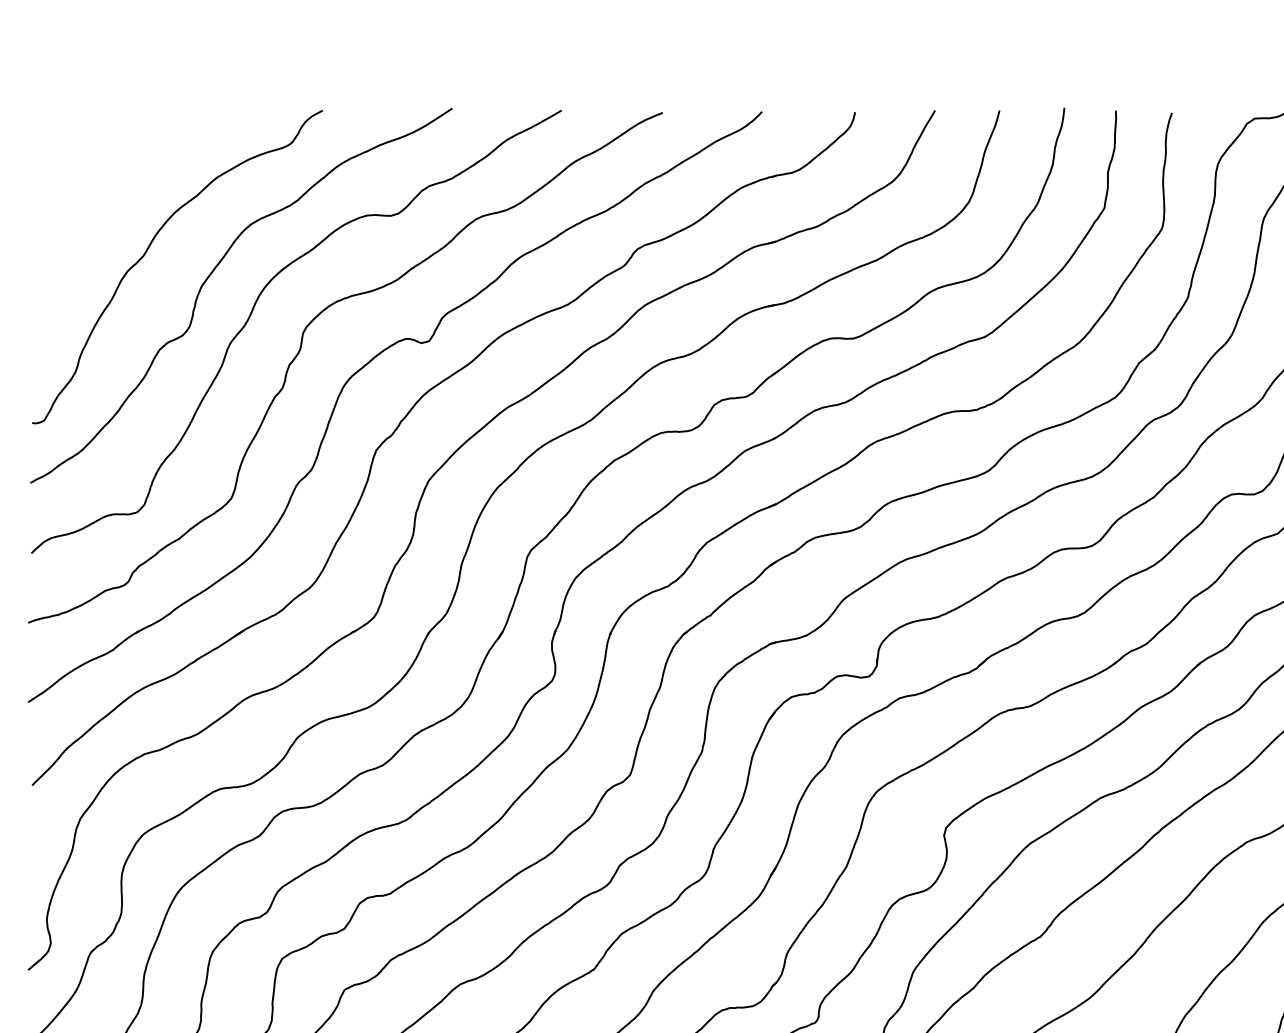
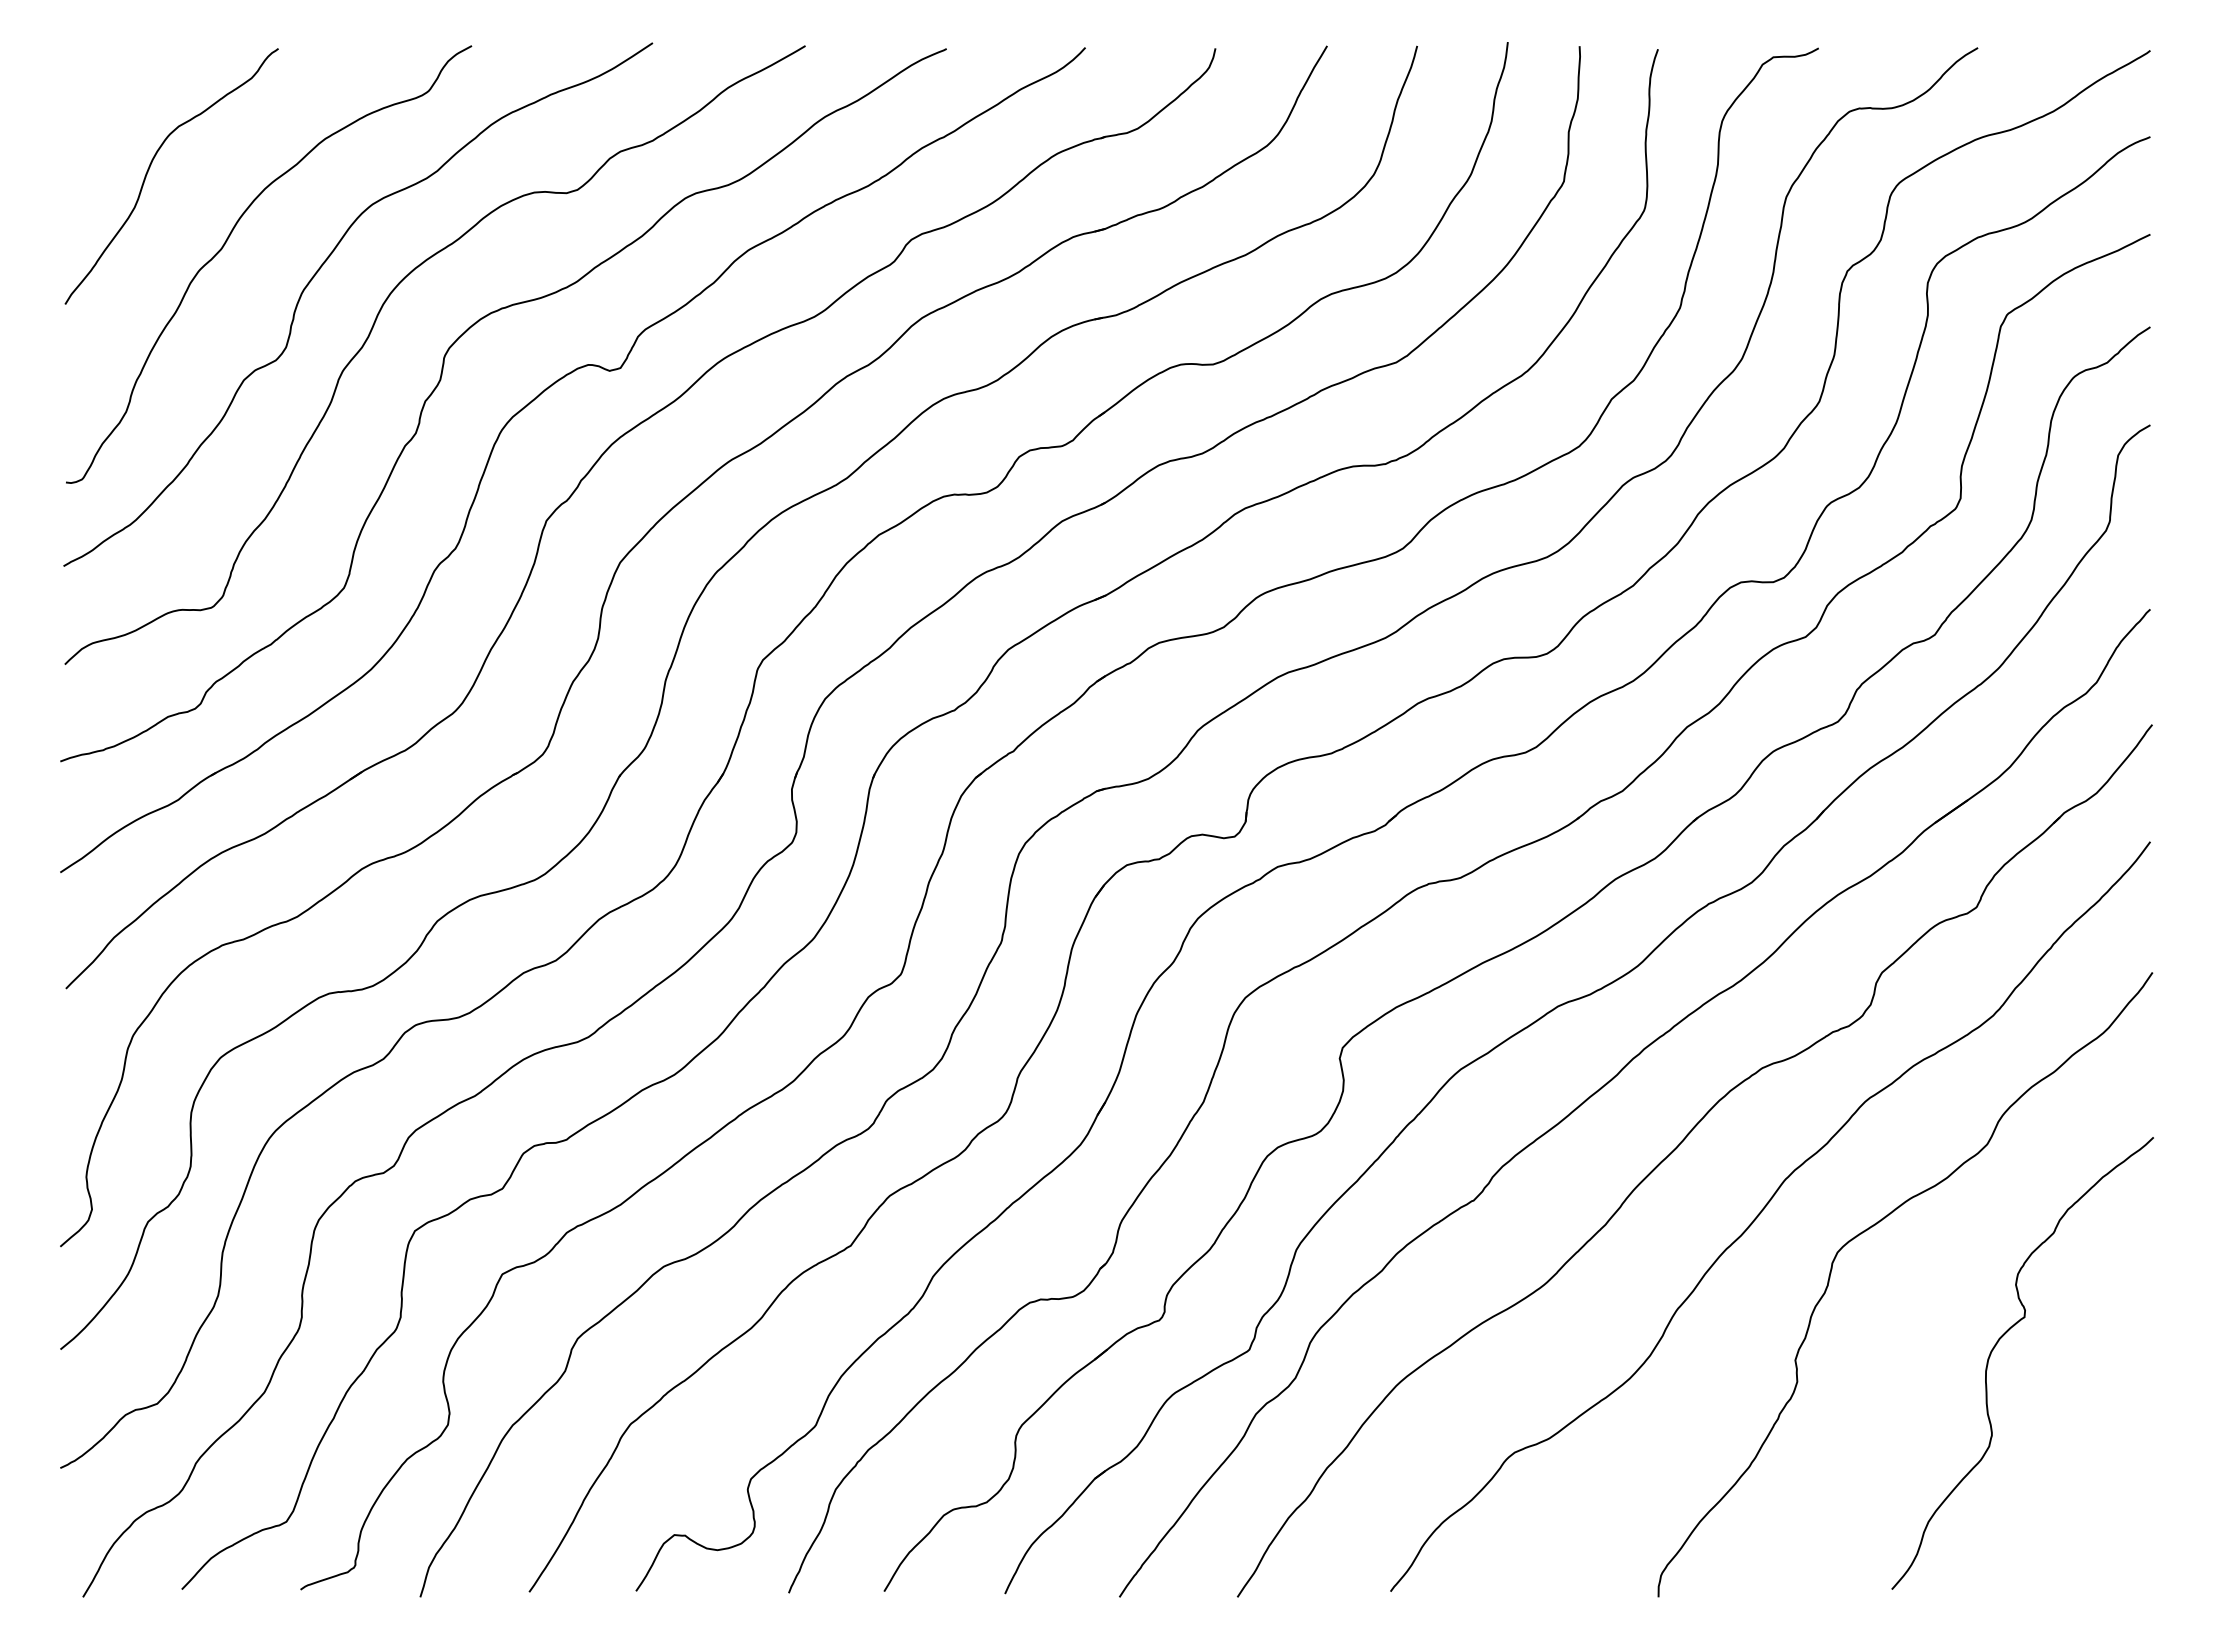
curve: (93, 196) -> (151, 165), added

